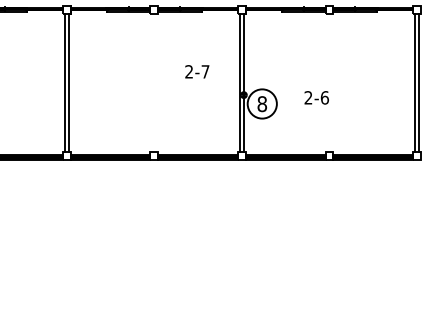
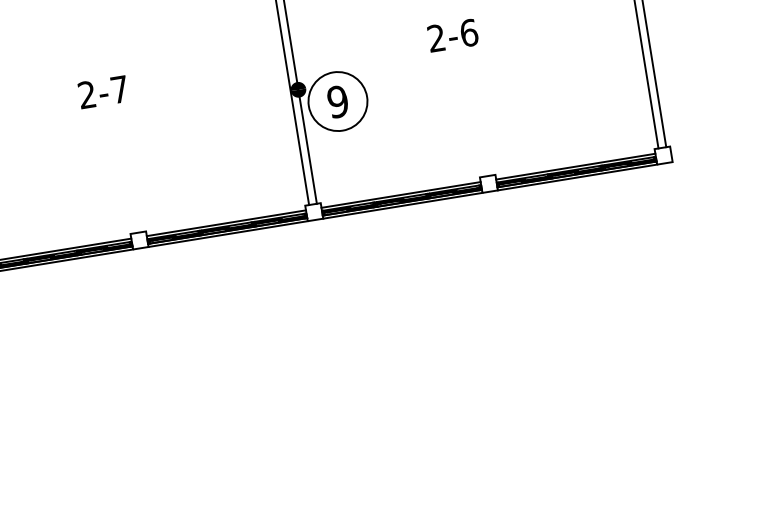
text: (197, 71) -> (103, 91), moved
text: (316, 97) -> (452, 34), moved
text: (262, 104) -> (338, 102), 8 -> 9

